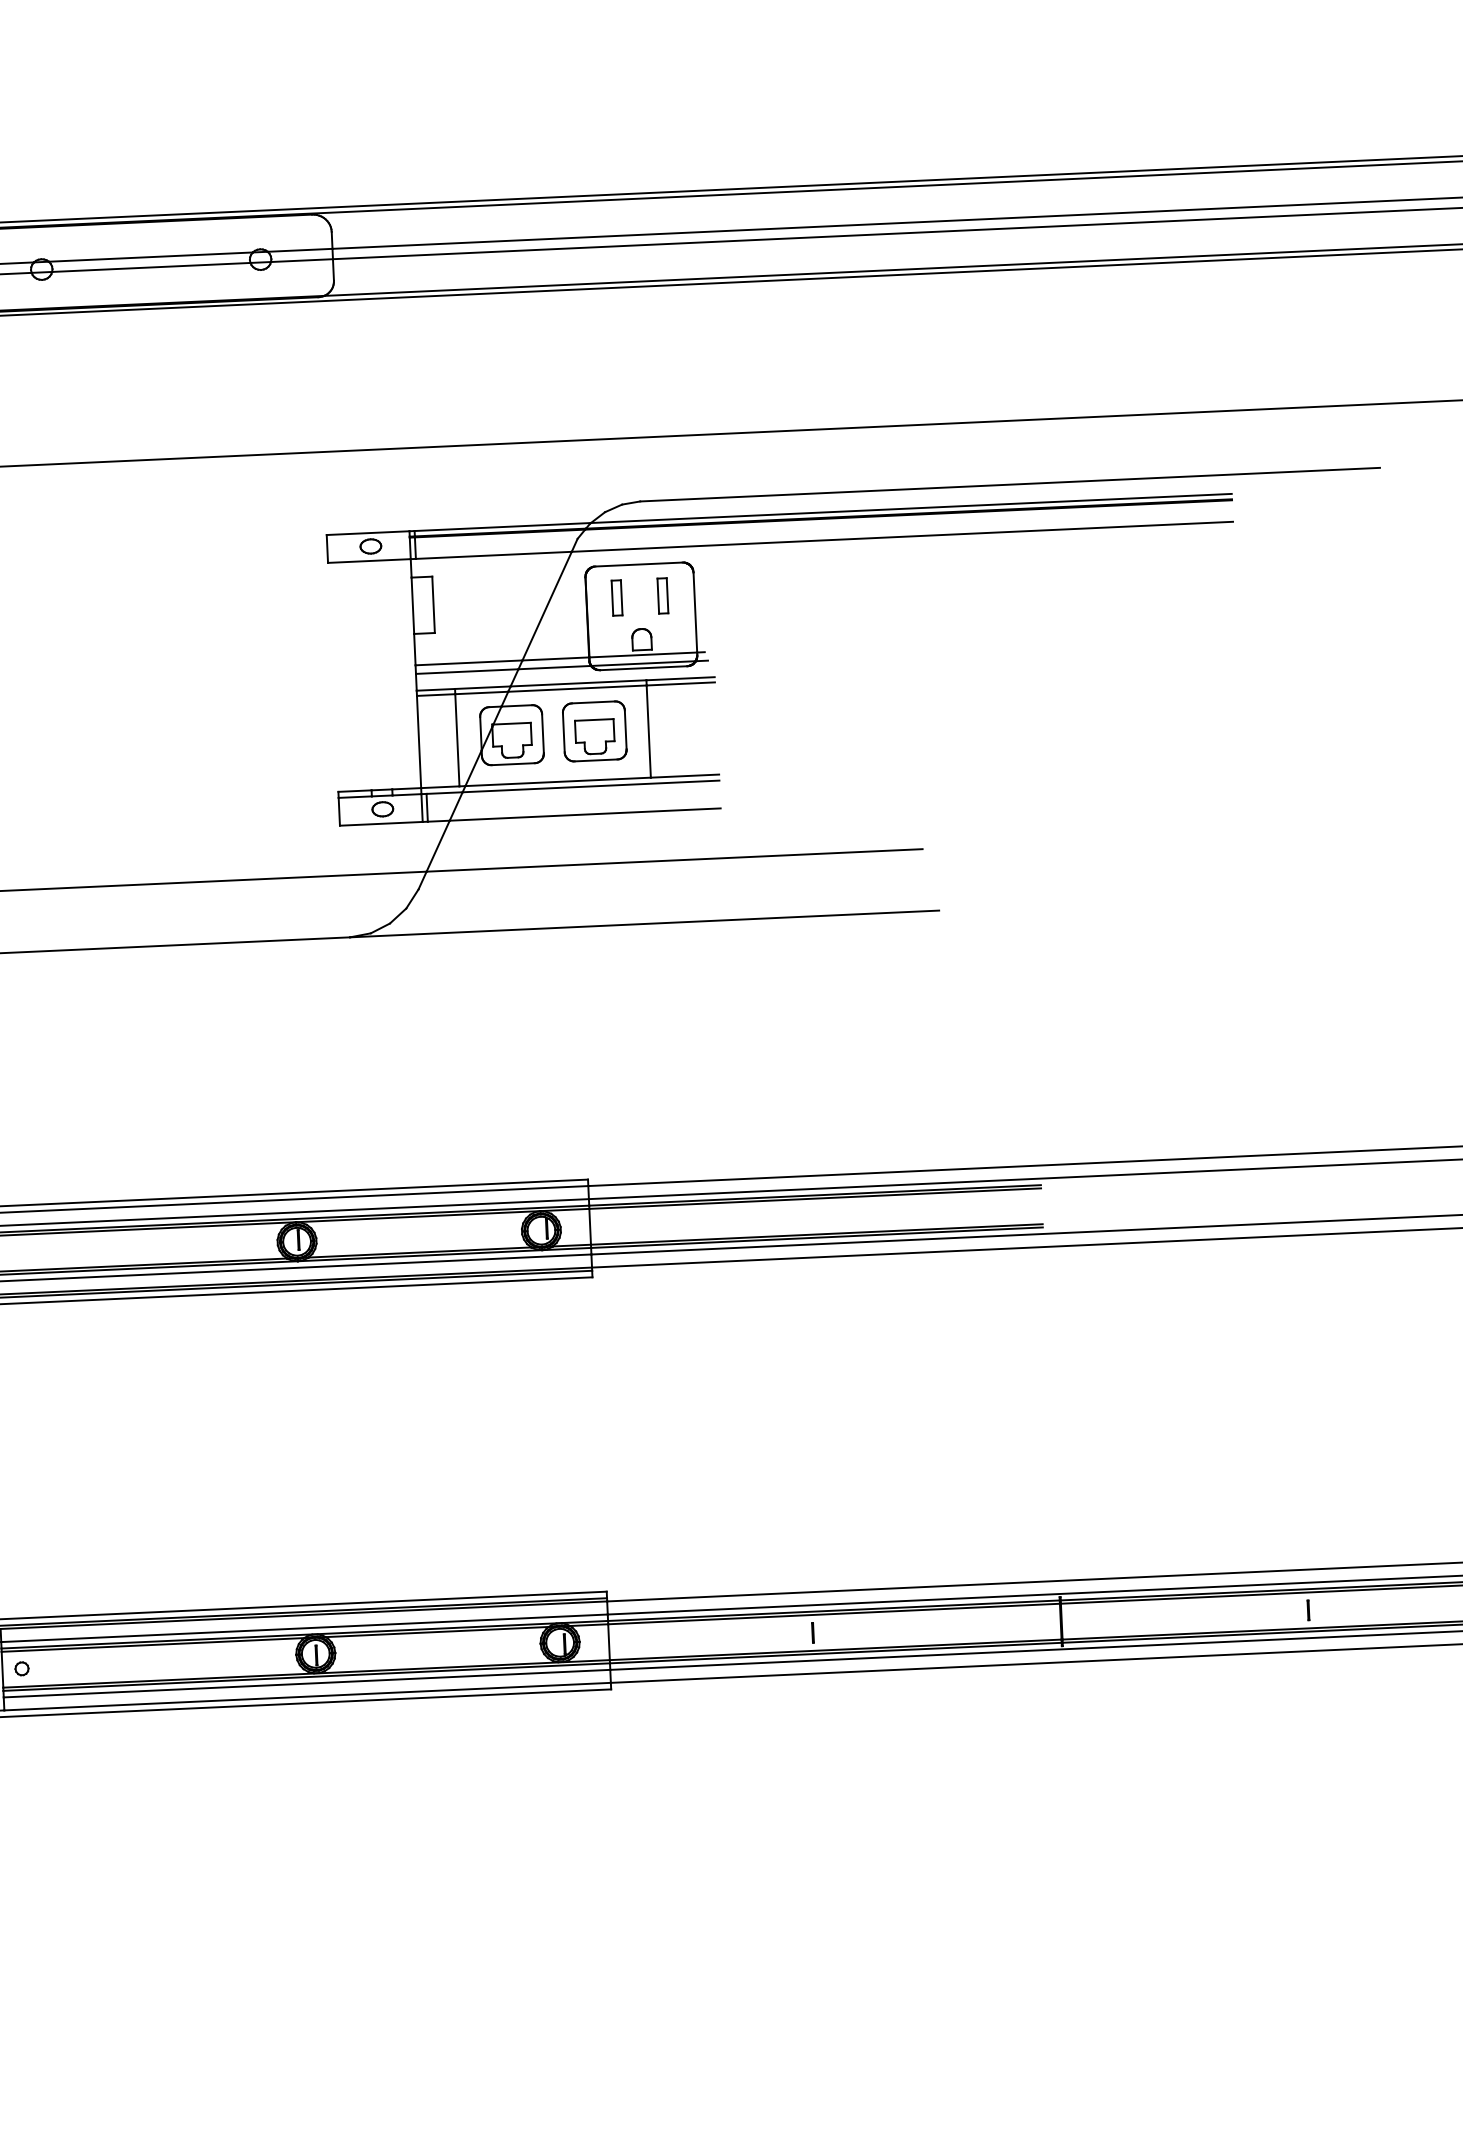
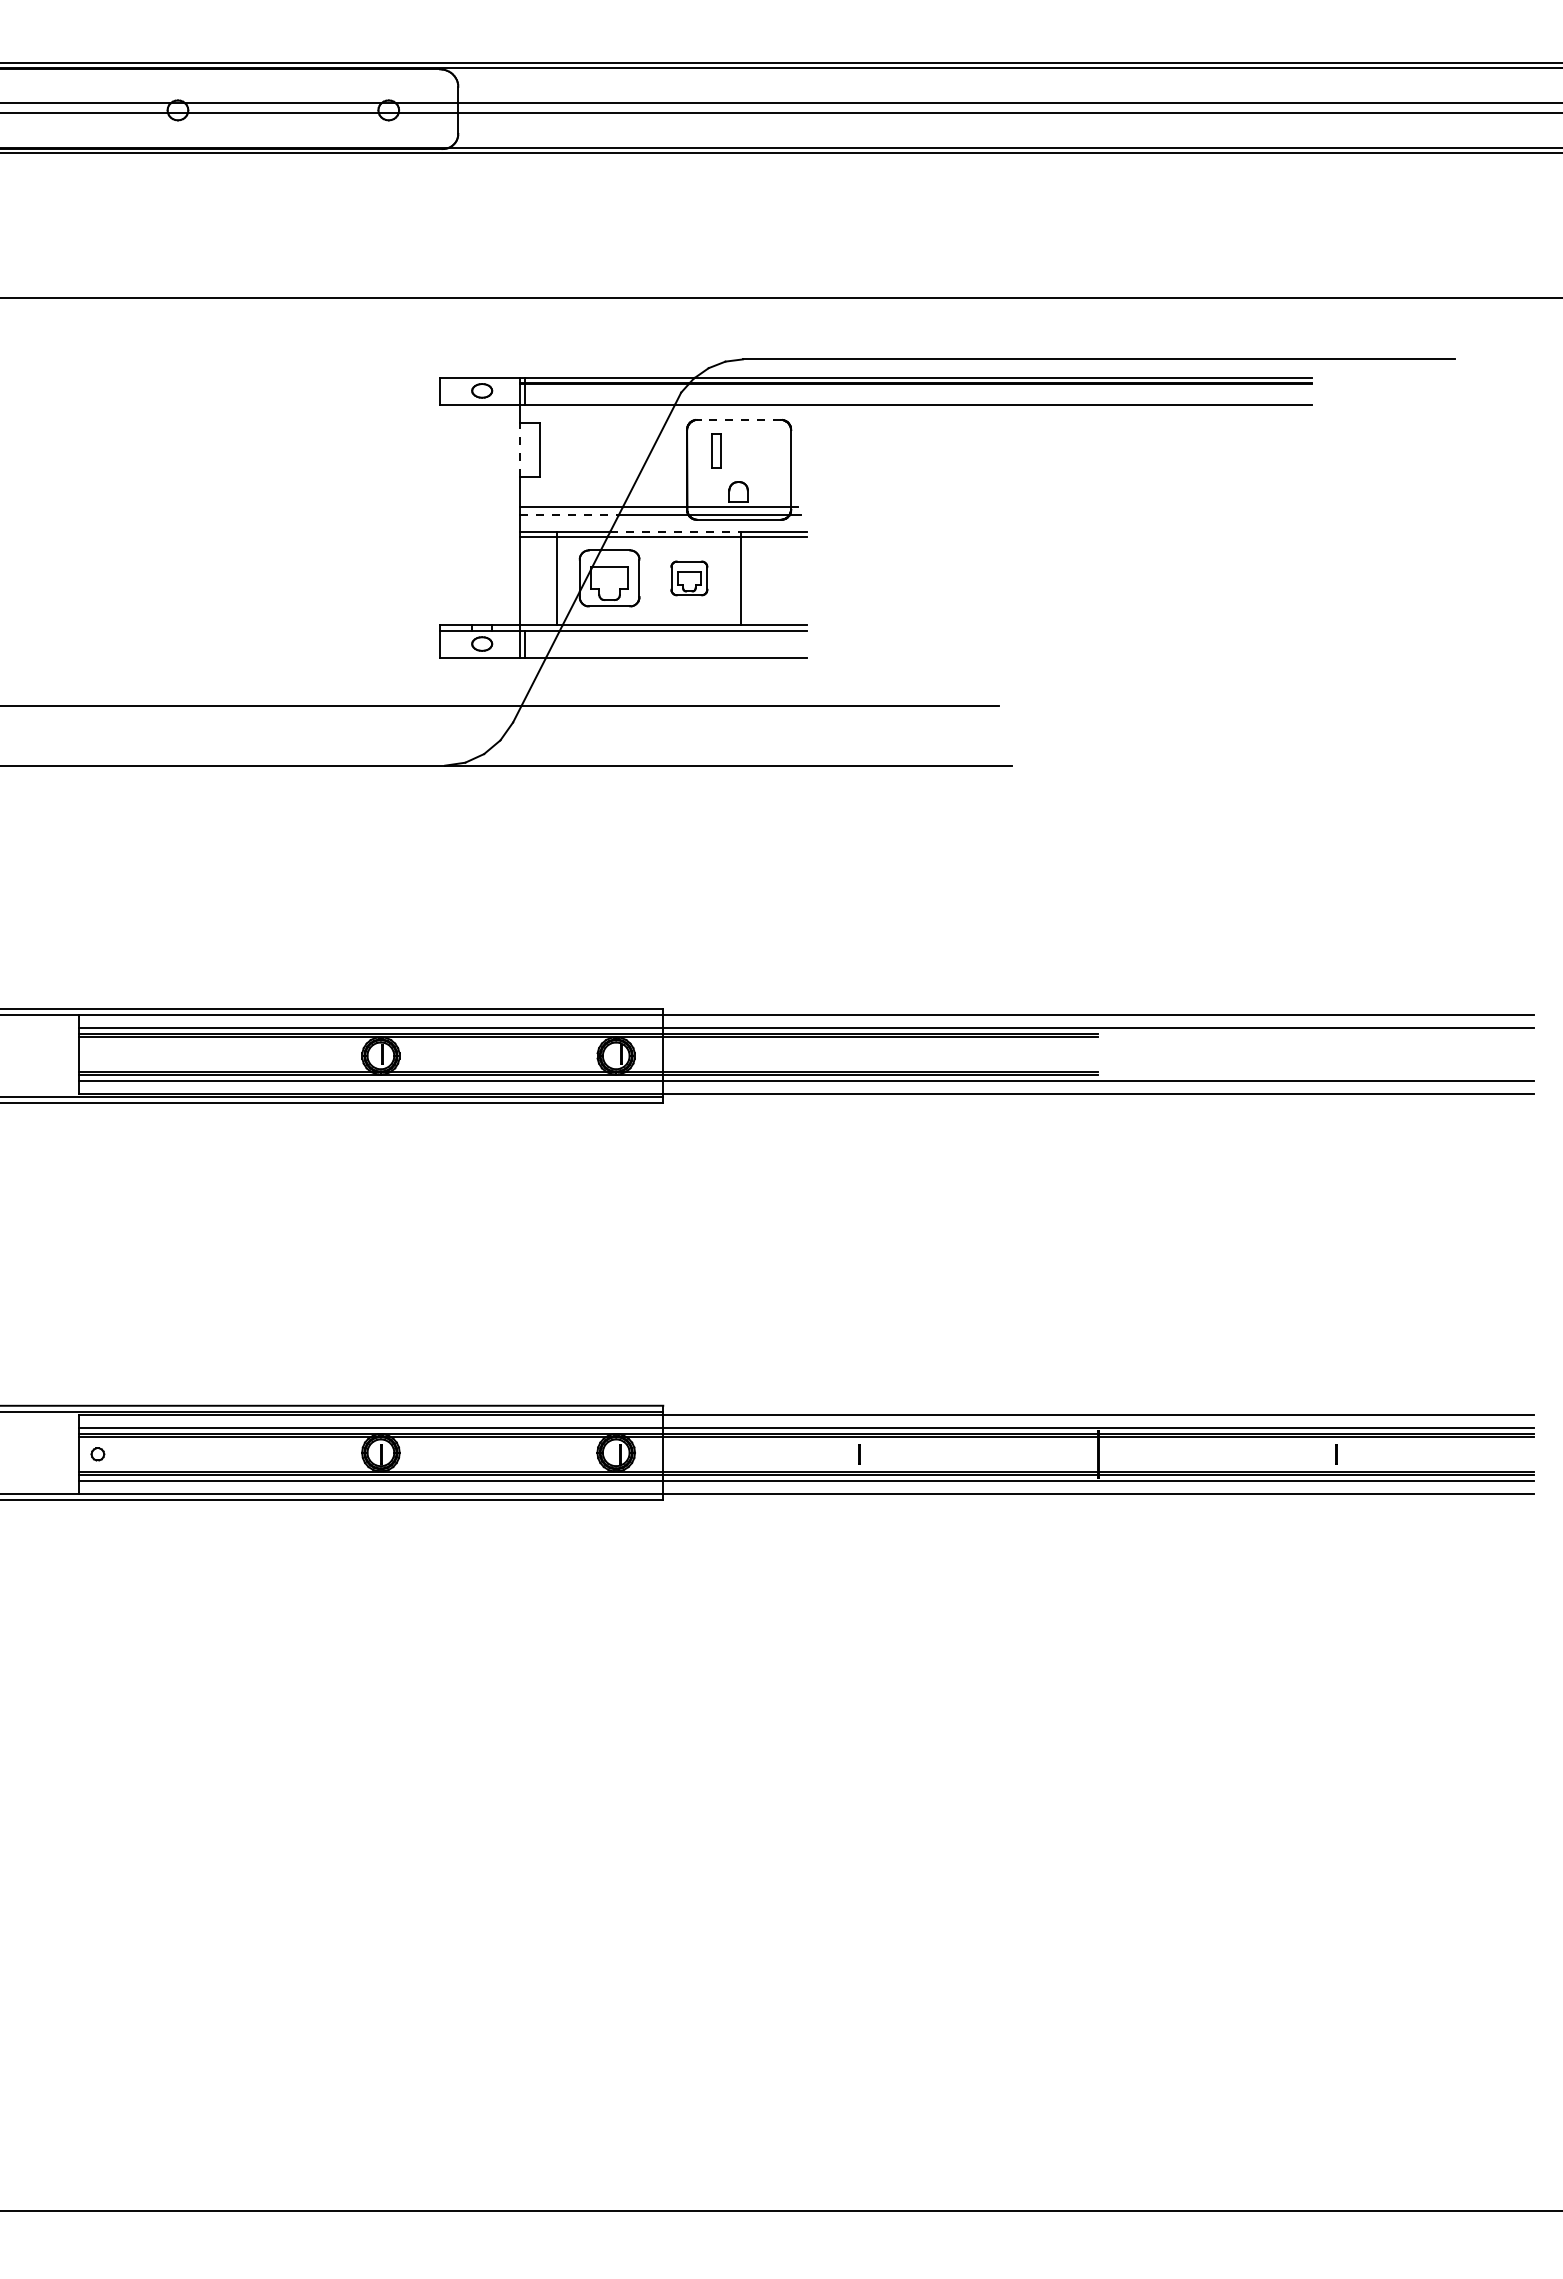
line: (638, 564) -> (738, 419), solid -> dashed
part: (662, 595) -> (760, 450), removed
line: (412, 605) -> (519, 449), solid -> dashed
line: (467, 671) -> (569, 515), solid -> dashed
line: (579, 683) -> (676, 531), solid -> dashed
part: (594, 731) -> (689, 578), size x0.6

